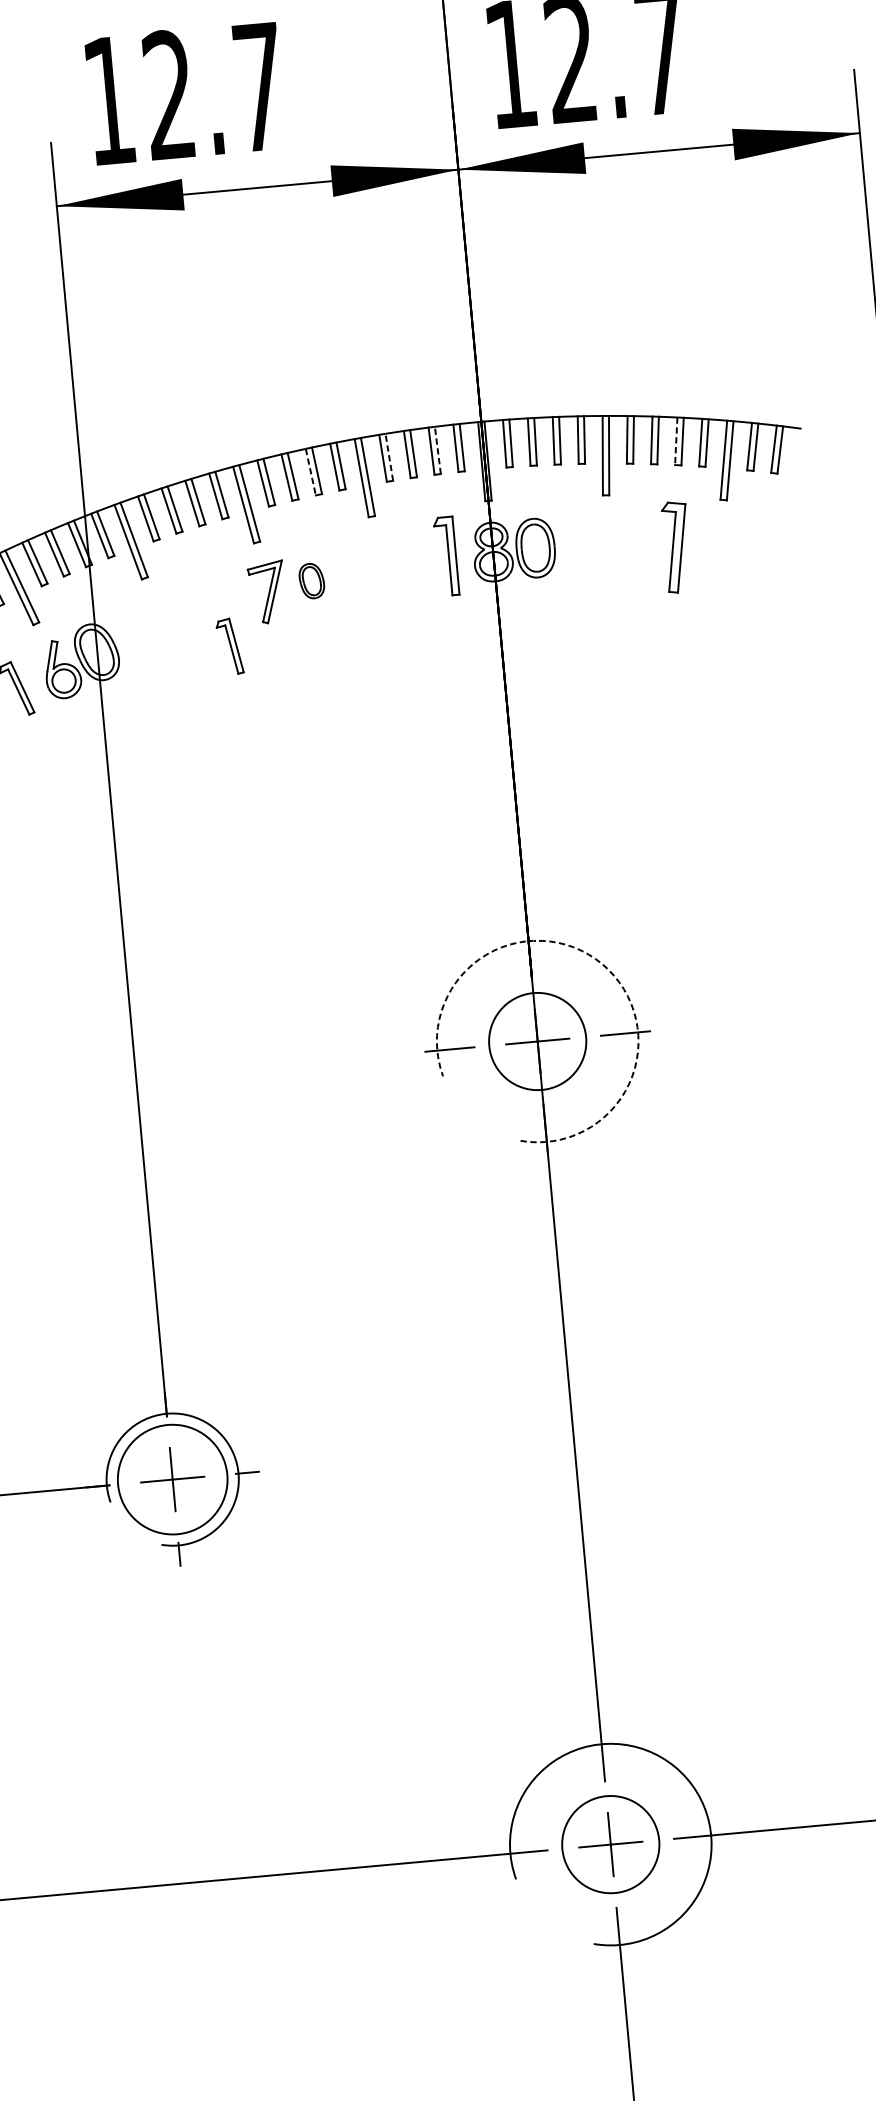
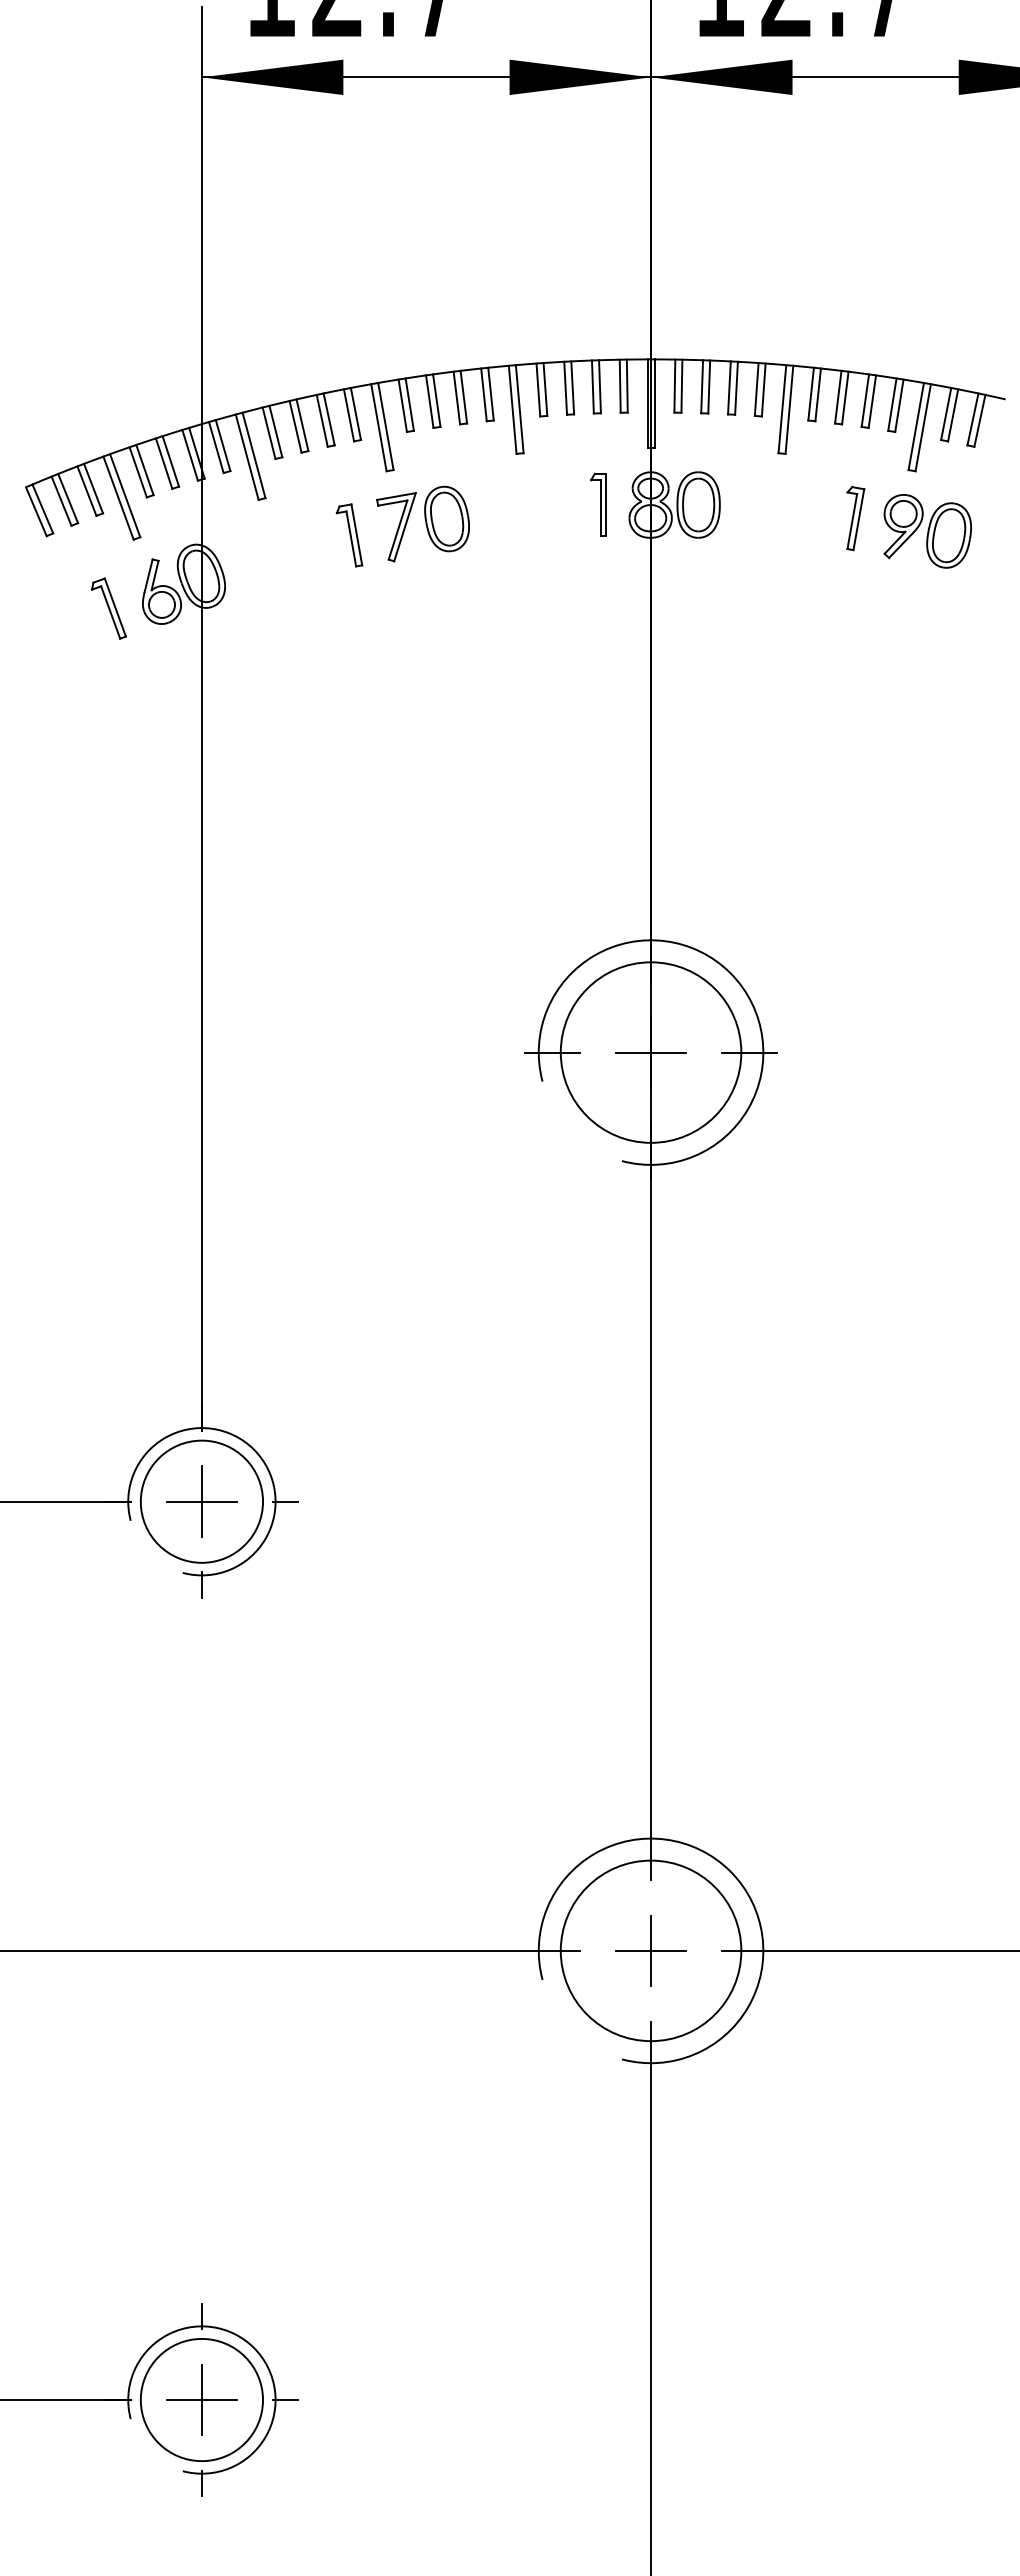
line: (676, 441) -> (865, 400), dashed -> solid
line: (437, 450) -> (599, 386), dashed -> solid
line: (389, 457) -> (545, 389), dashed -> solid
line: (310, 472) -> (456, 398), dashed -> solid
part: (677, 547) -> (855, 518), size x0.62
part: (742, 553) -> (927, 531), added
part: (446, 555) -> (598, 504), size x0.71
part: (311, 580) -> (446, 518), size x1.67
part: (229, 646) -> (349, 535), moved
arc: (602, 964) -> (730, 973), dashed -> solid
circle: (537, 1041) -> (650, 1052), size x1.67
circle: (610, 1844) -> (650, 1950), size x1.67

